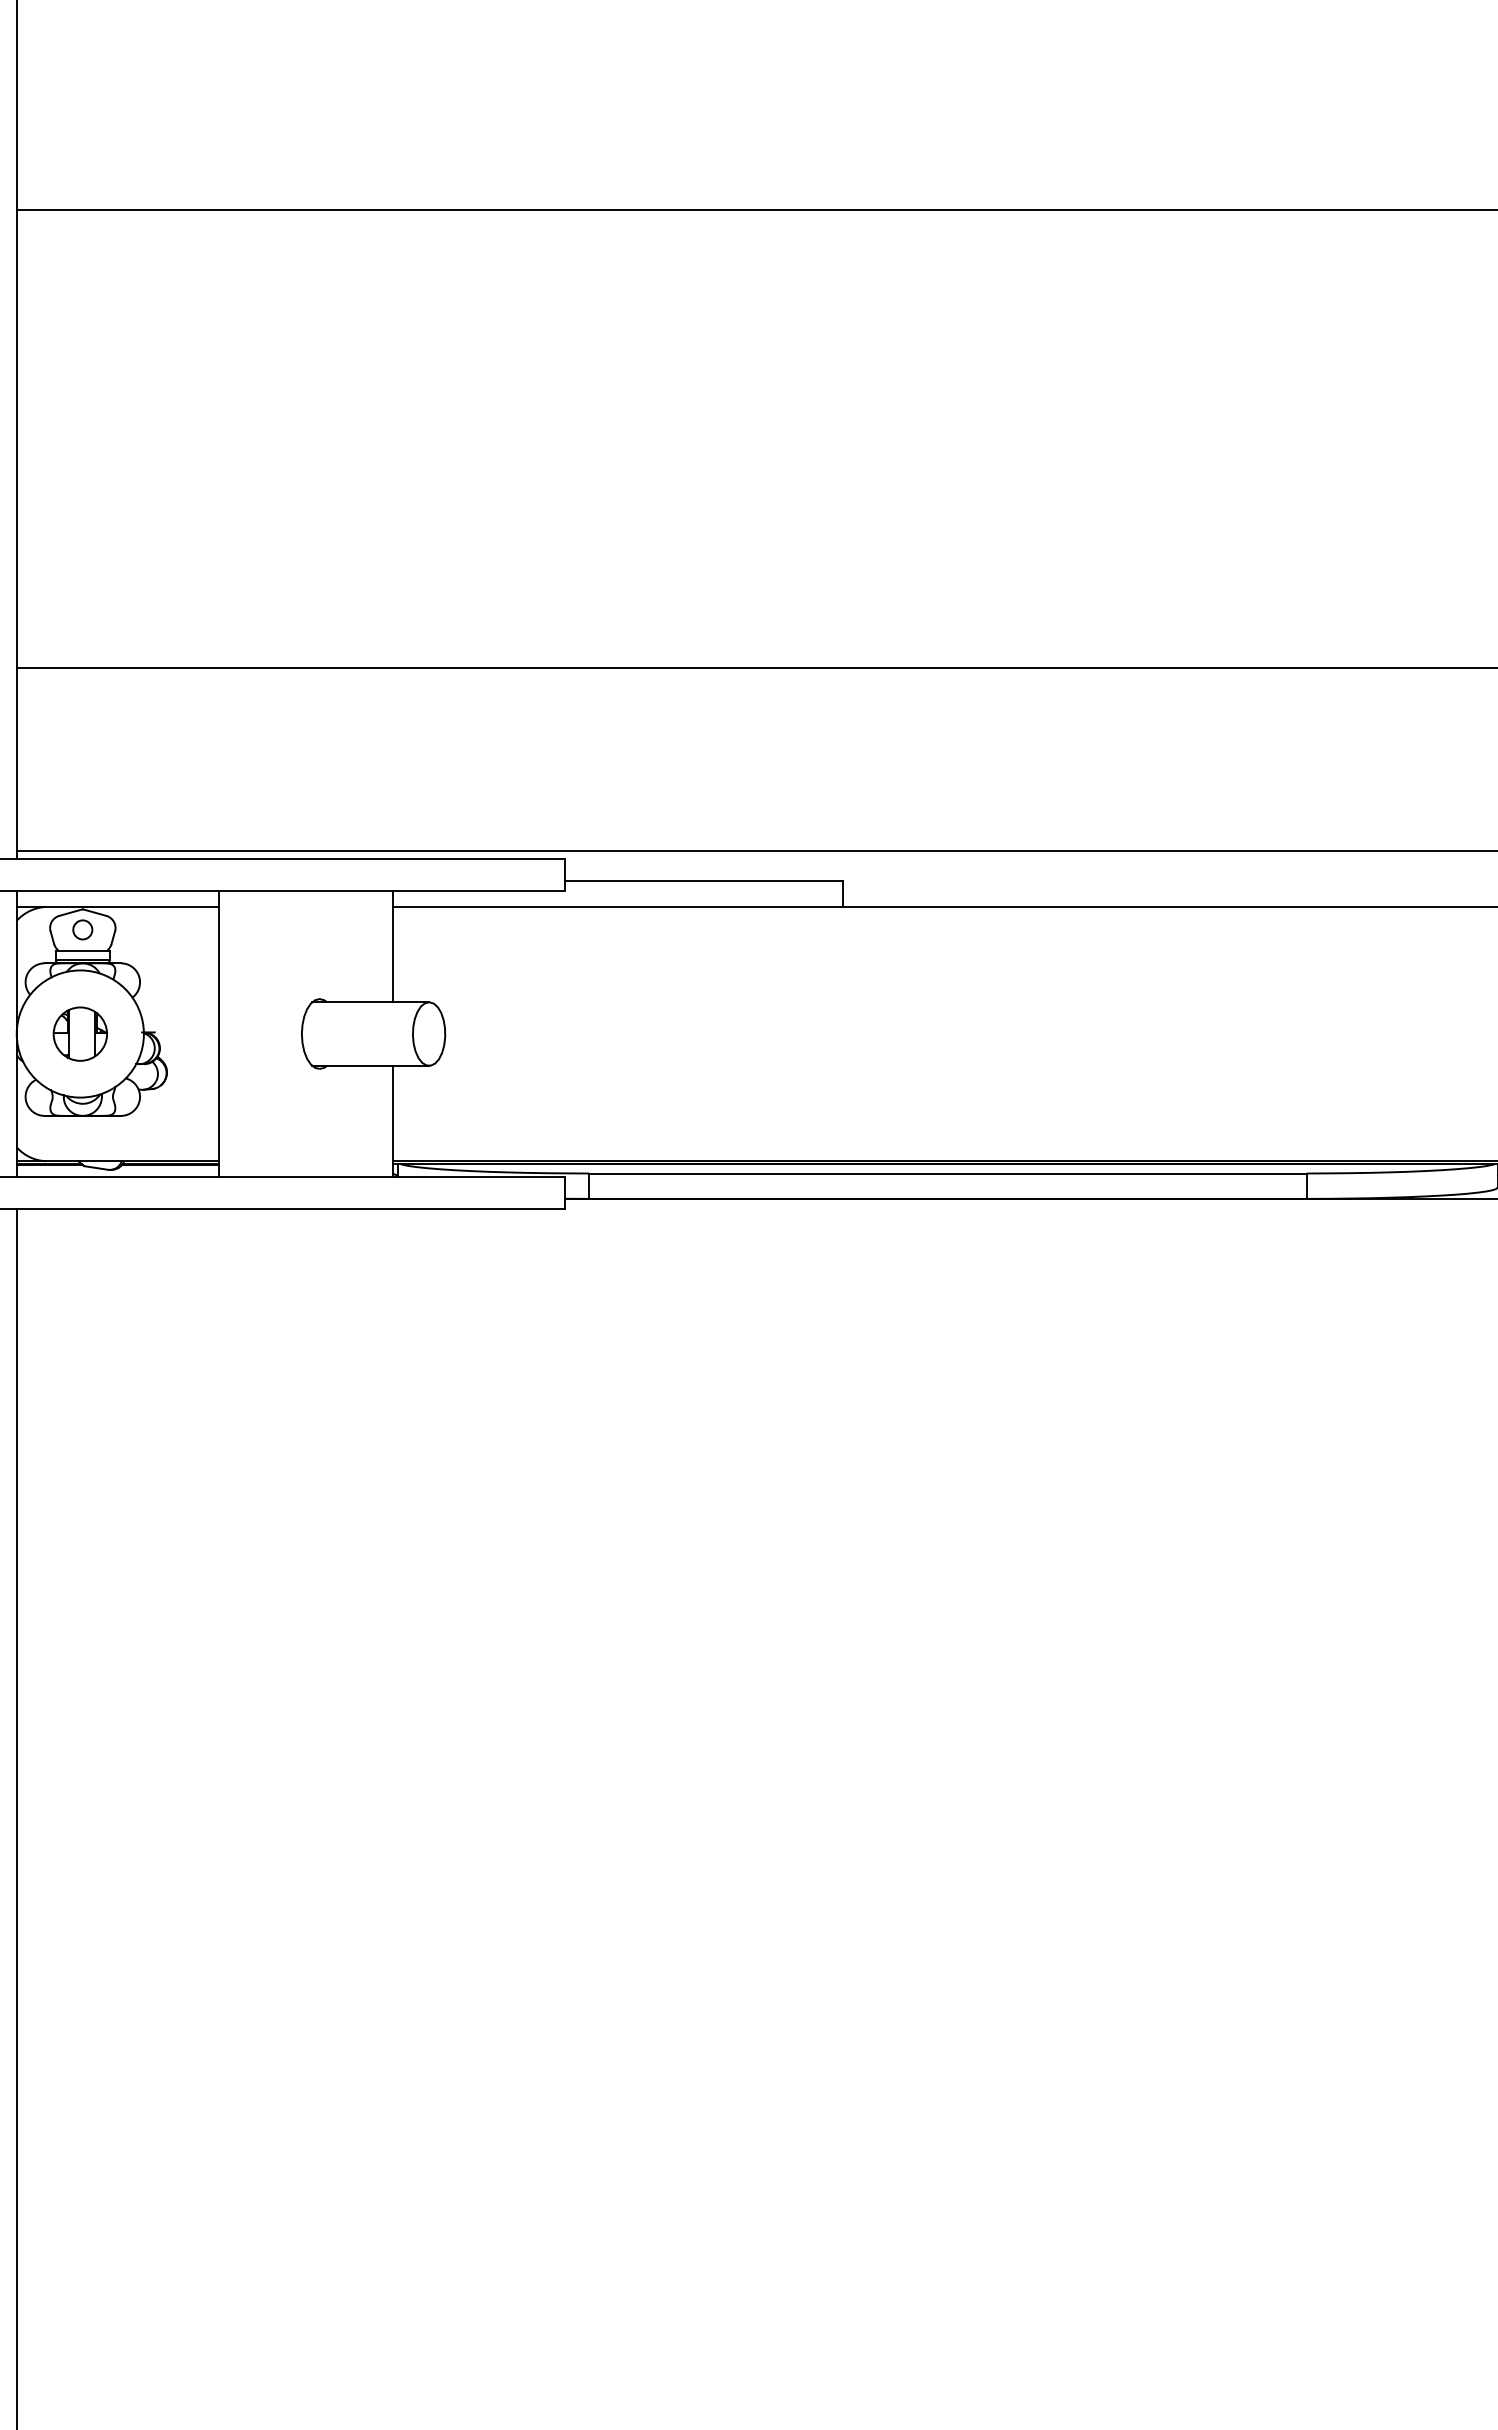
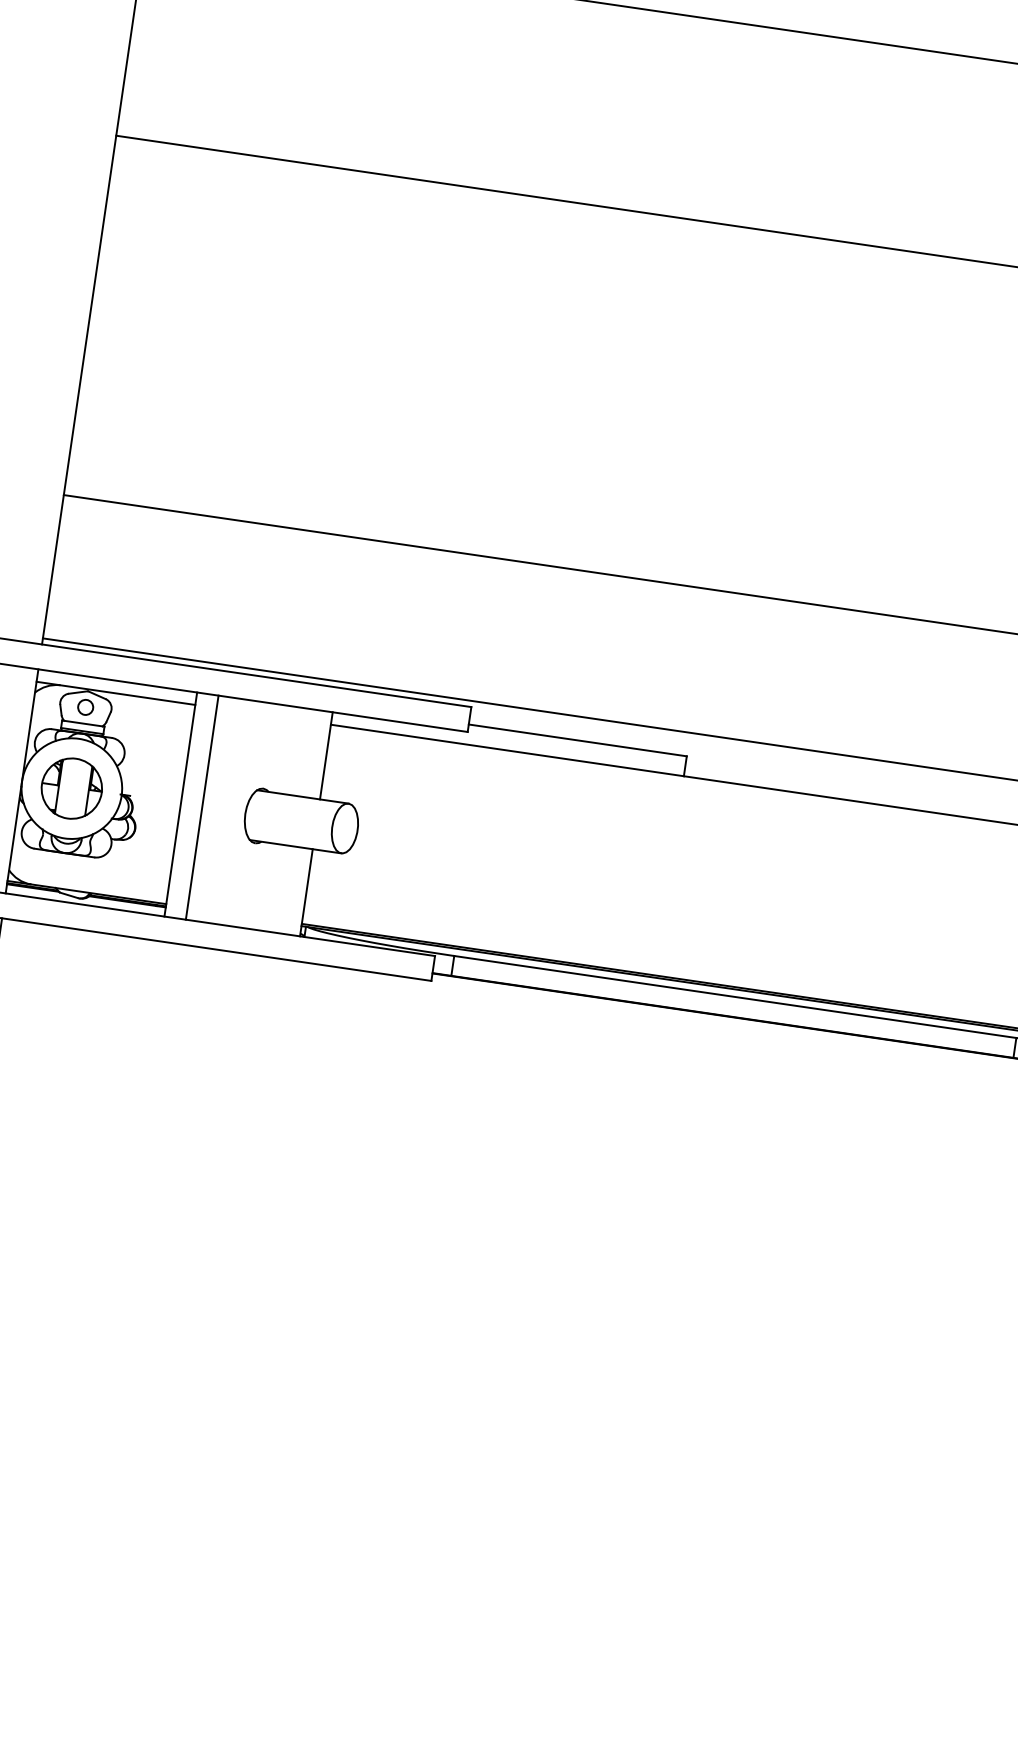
line: (246, 1033) -> (202, 807), added
part: (80, 1034) -> (71, 789), size x1.43

